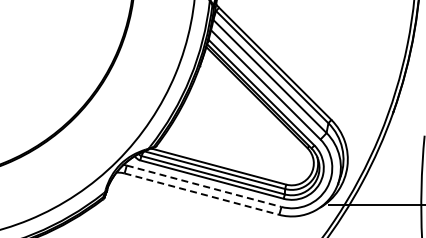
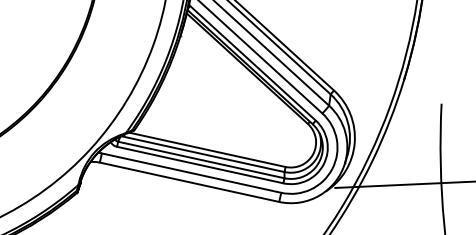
line: (204, 186) -> (192, 173), dashed -> solid
line: (202, 194) -> (190, 182), dashed -> solid

